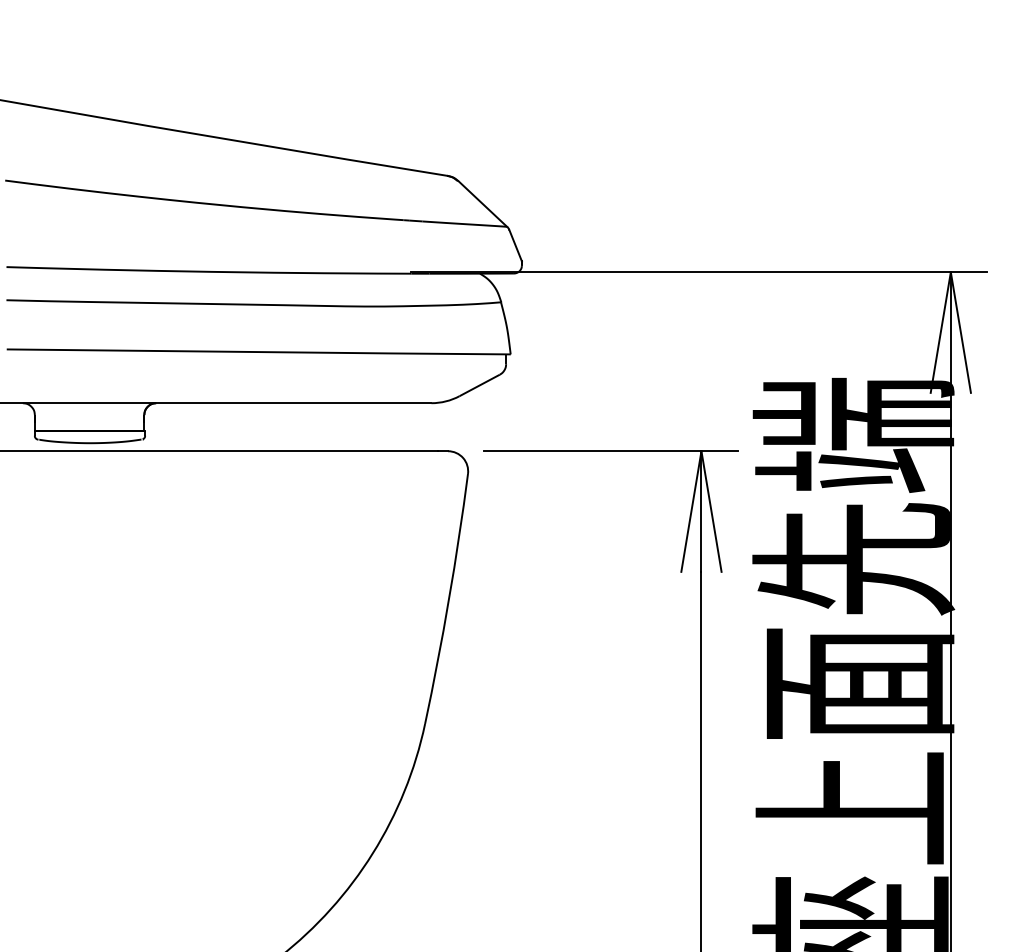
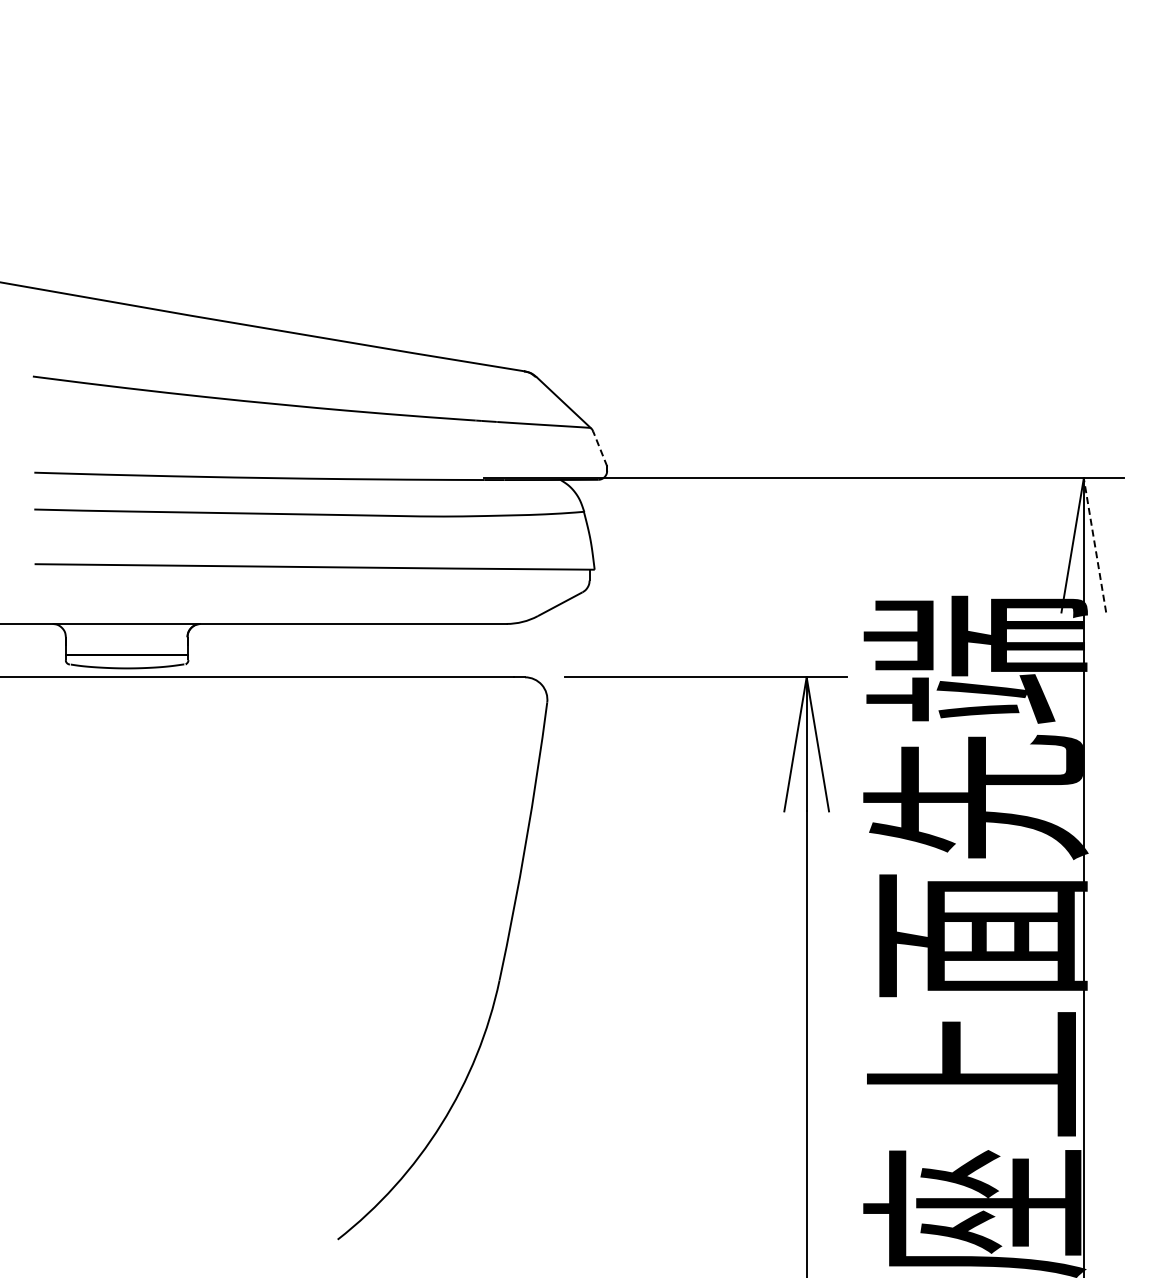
line: (515, 245) -> (600, 448), solid -> dashed
line: (961, 332) -> (1095, 545), solid -> dashed

